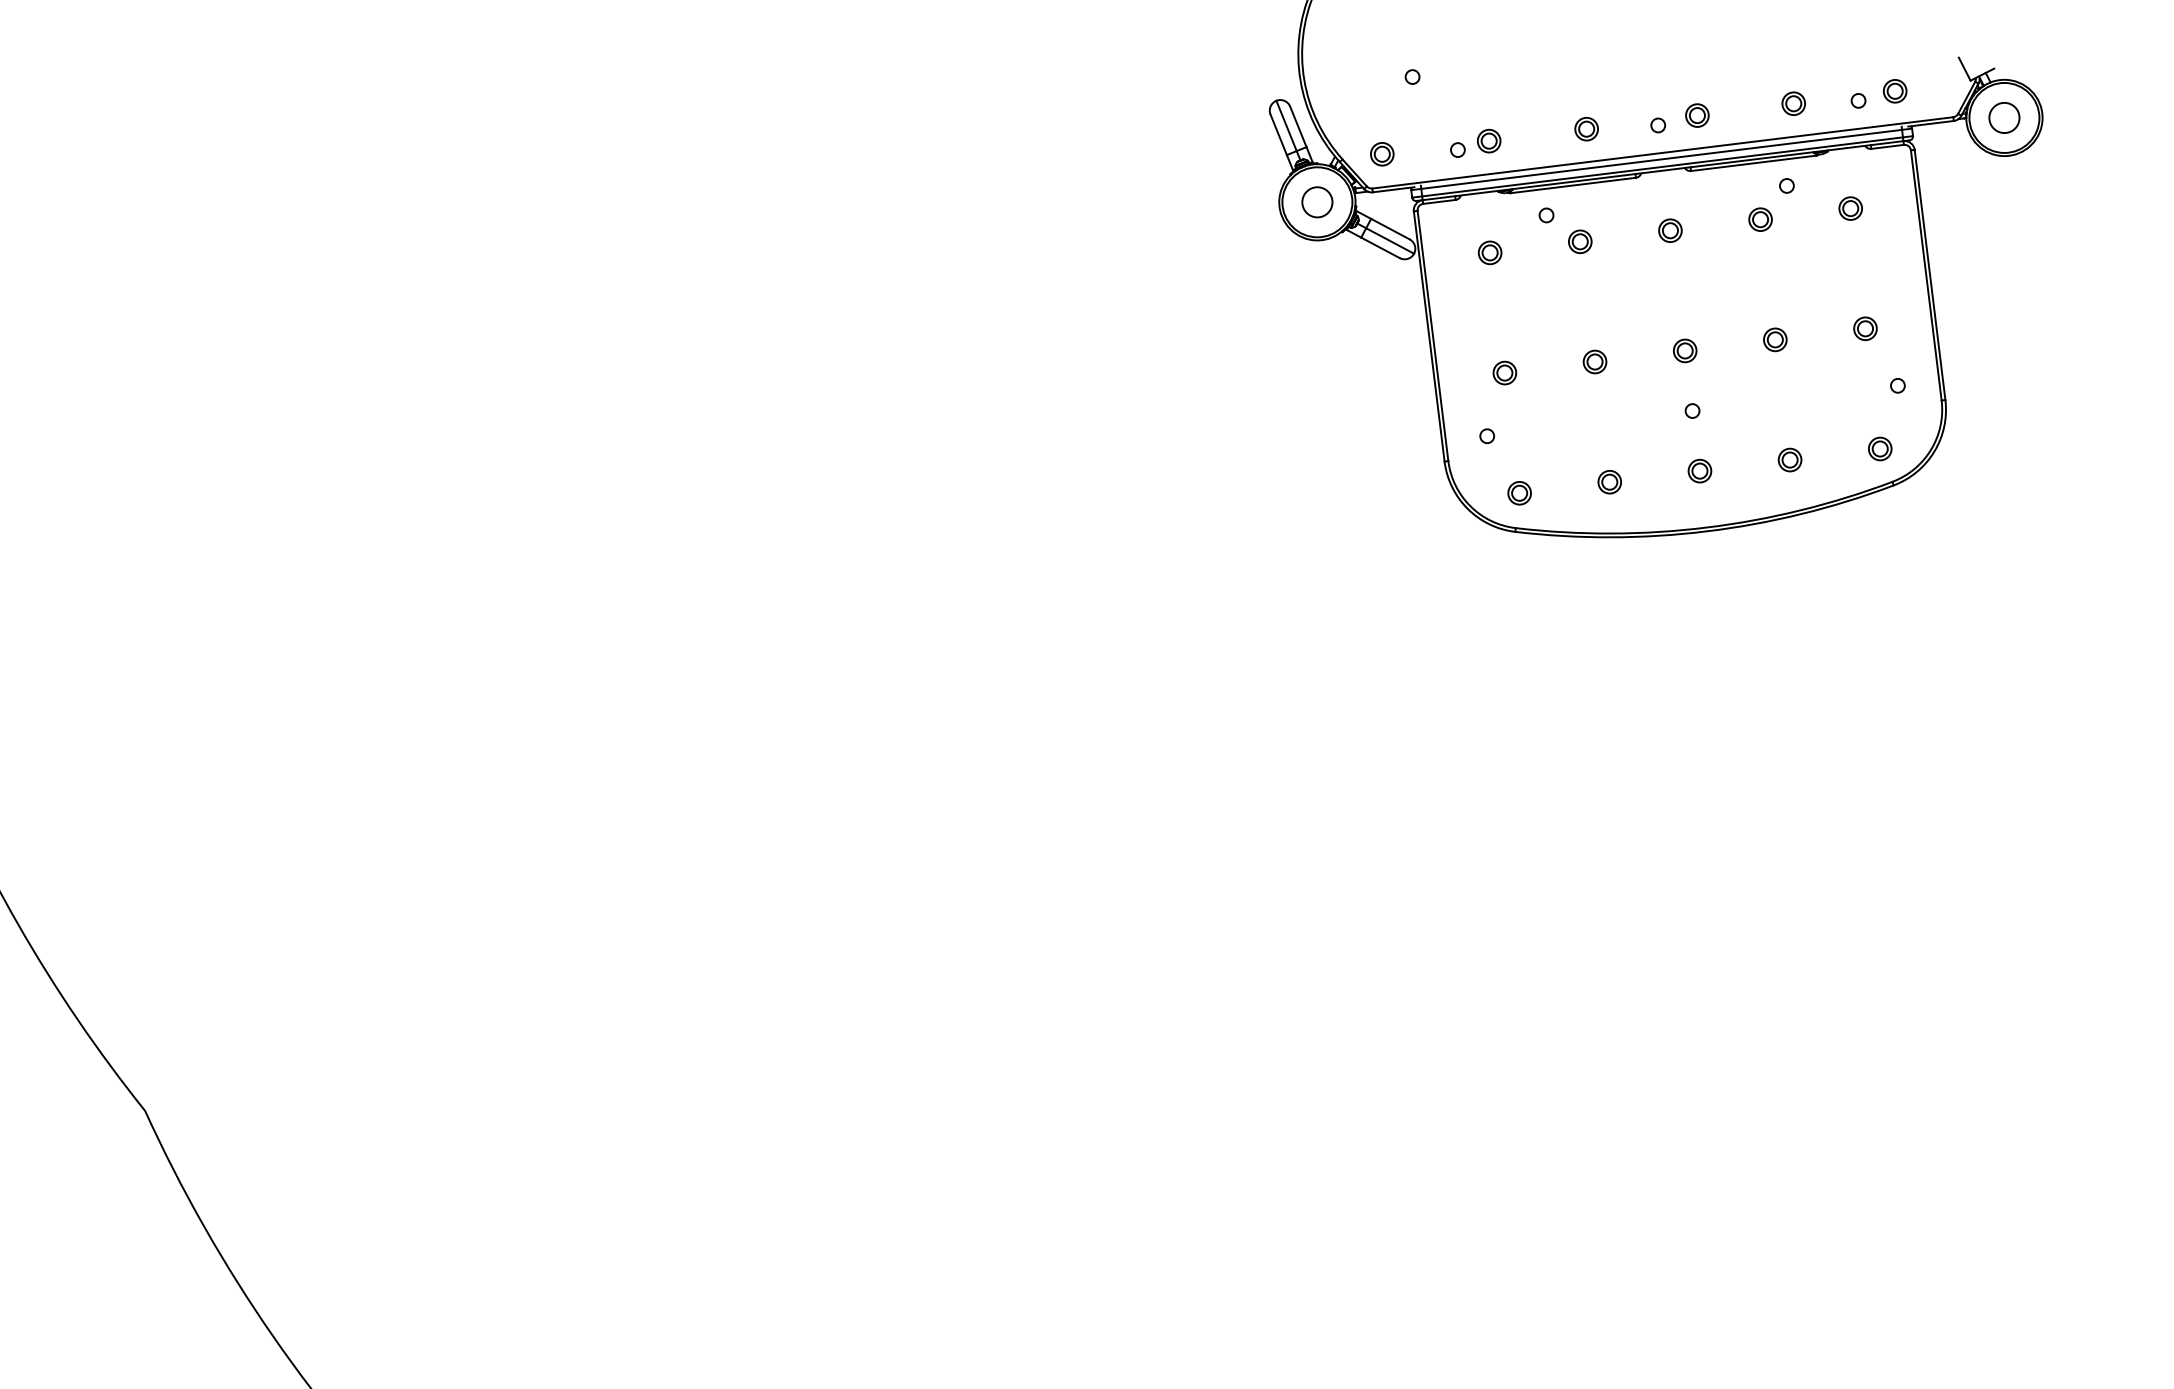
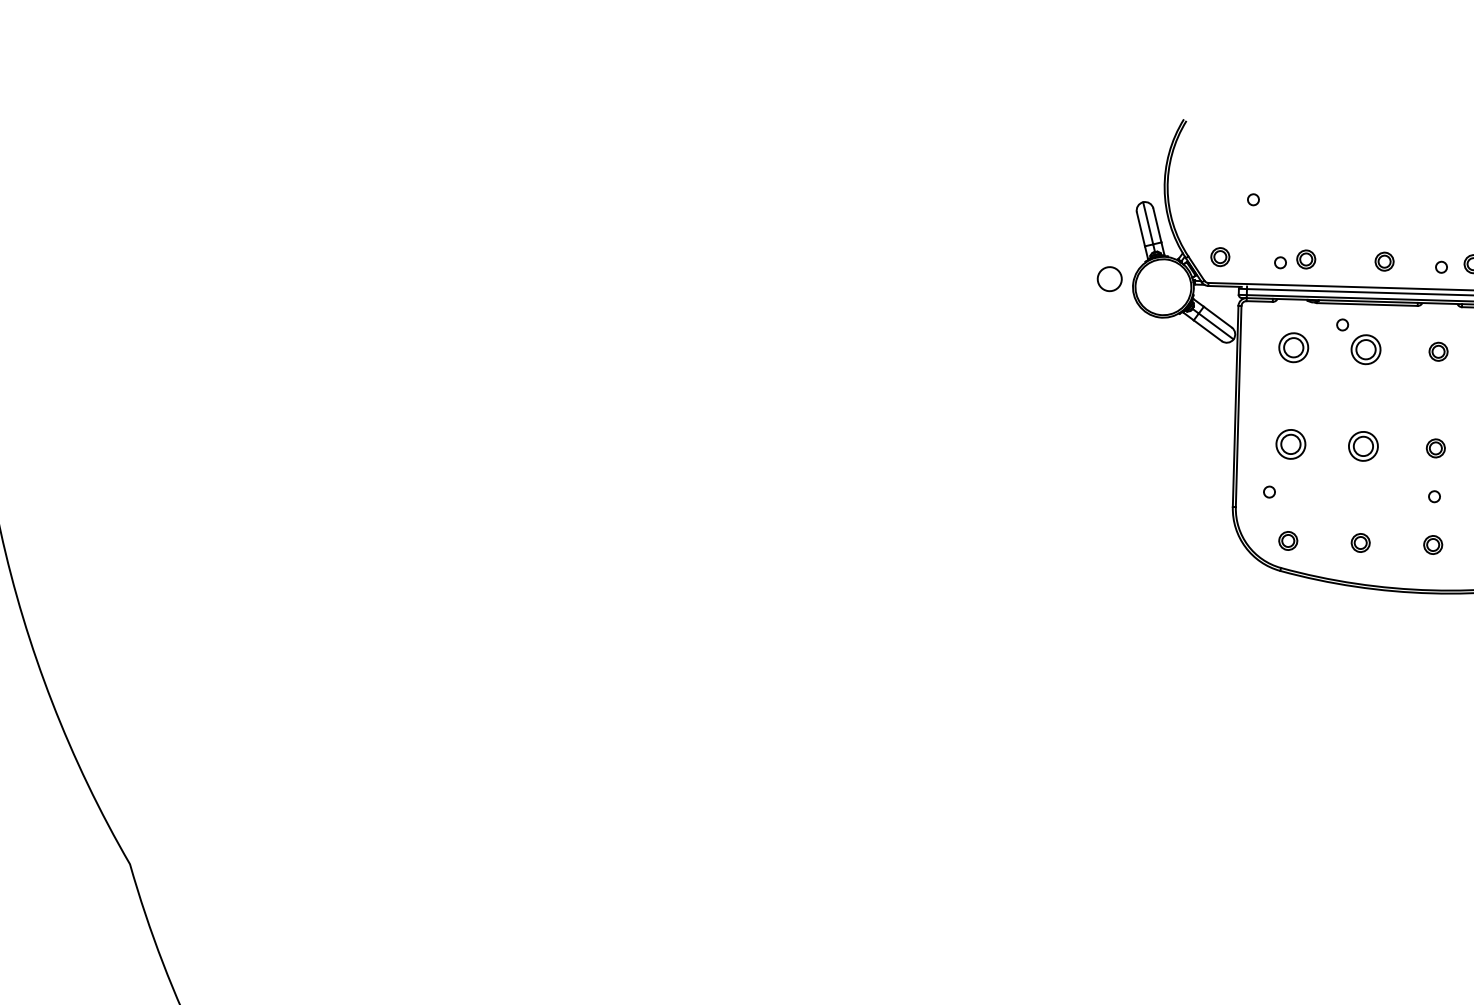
circle: (1317, 202) -> (1109, 279), moved
part: (1580, 241) -> (1366, 349), size x1.6
part: (1489, 252) -> (1293, 347), size x1.6
part: (1594, 361) -> (1363, 445), size x1.6
part: (1504, 372) -> (1290, 443), size x1.6

